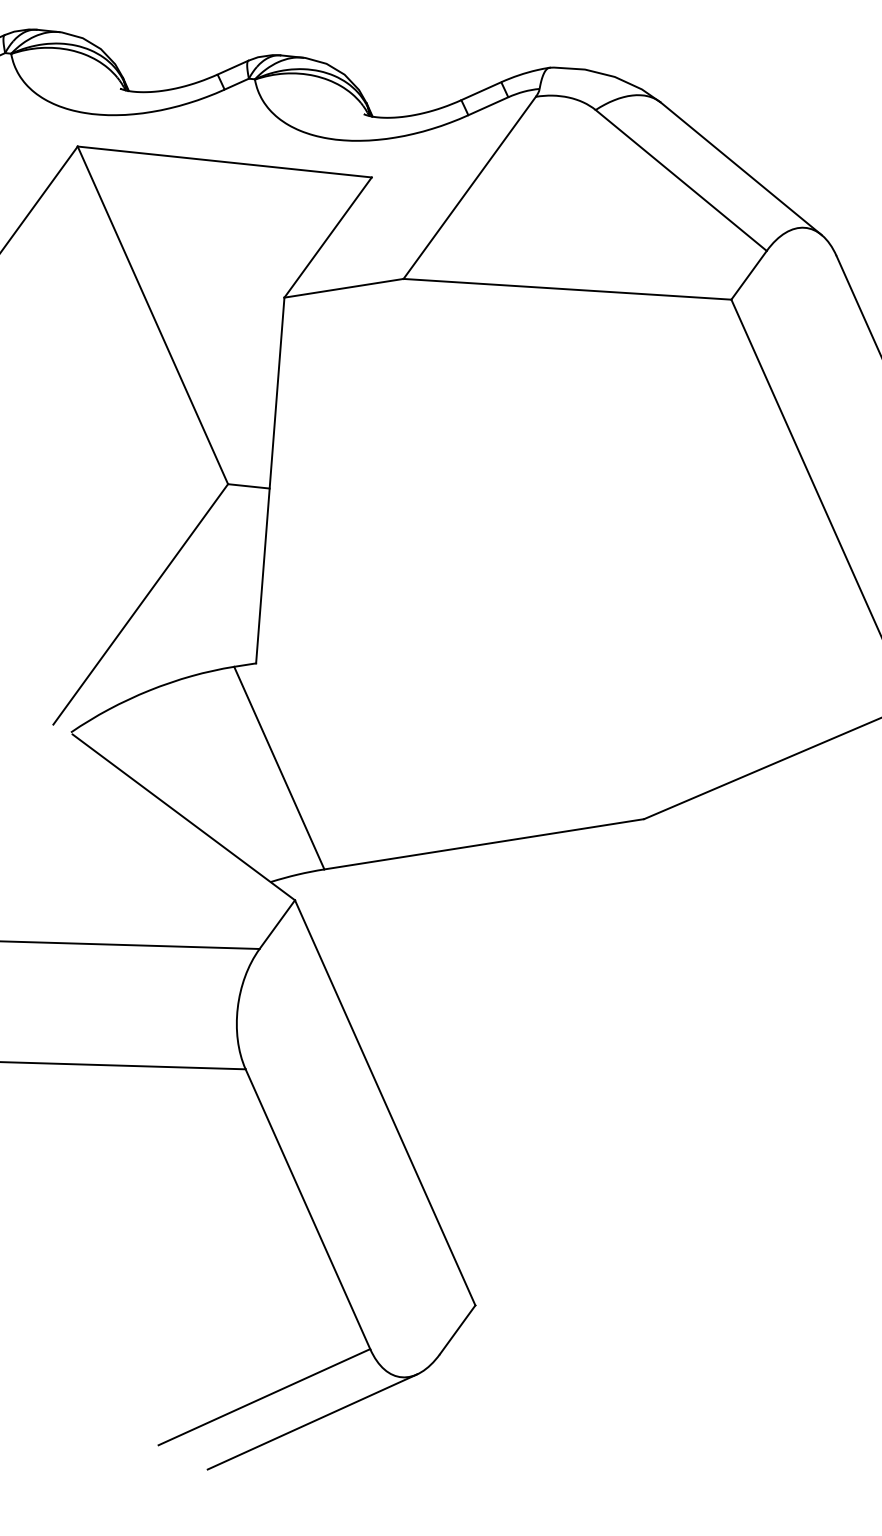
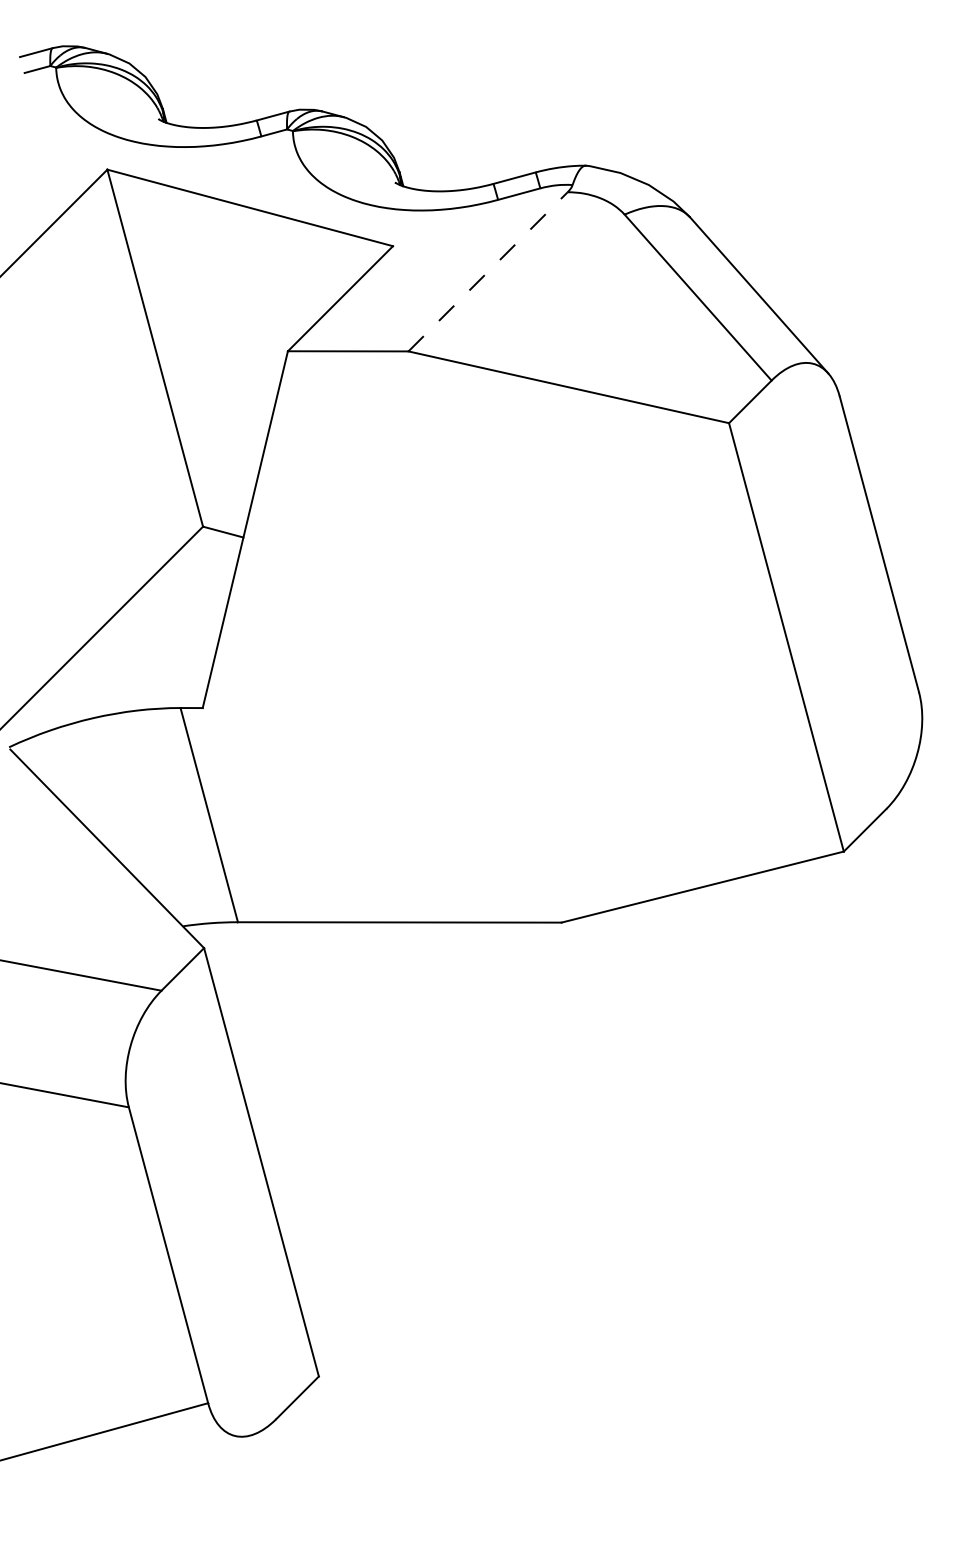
line: (470, 187) -> (488, 271), solid -> dashed
line: (312, 1421) -> (139, 1465), removed

